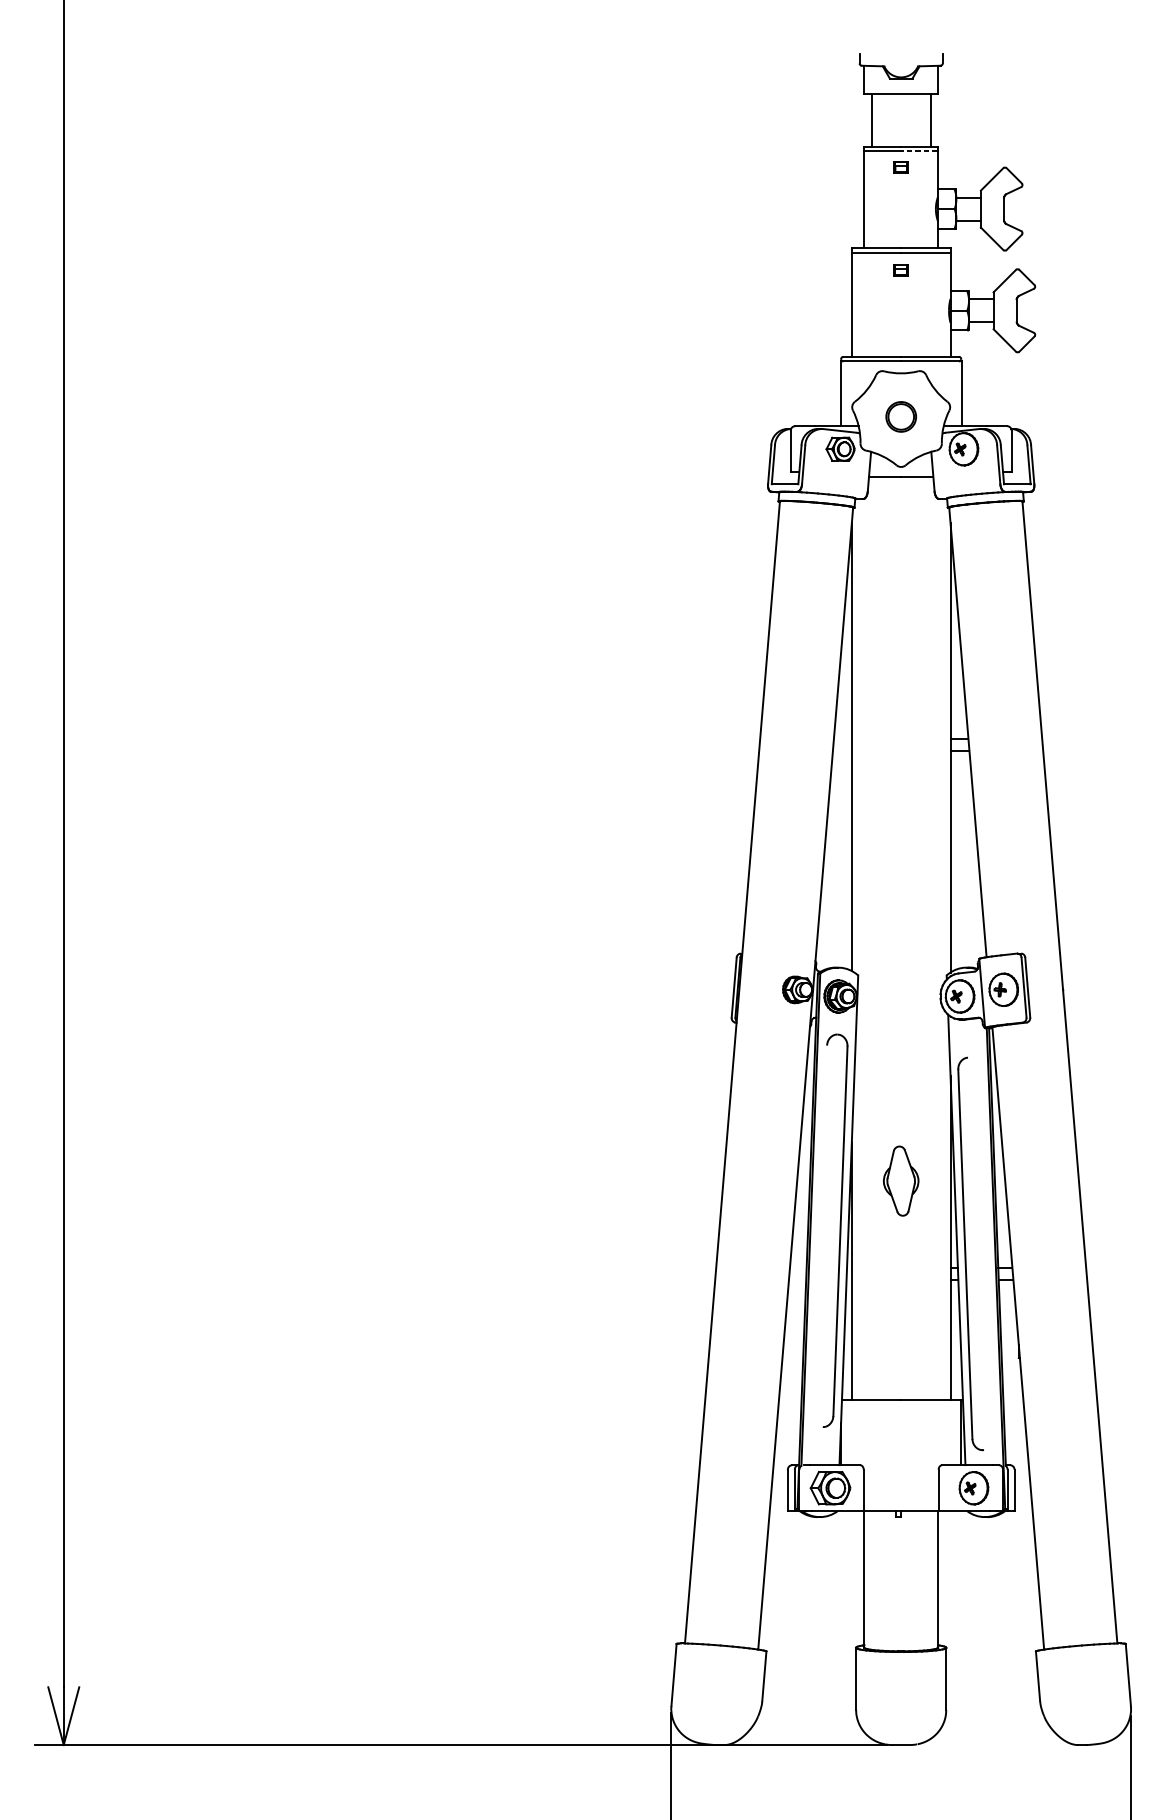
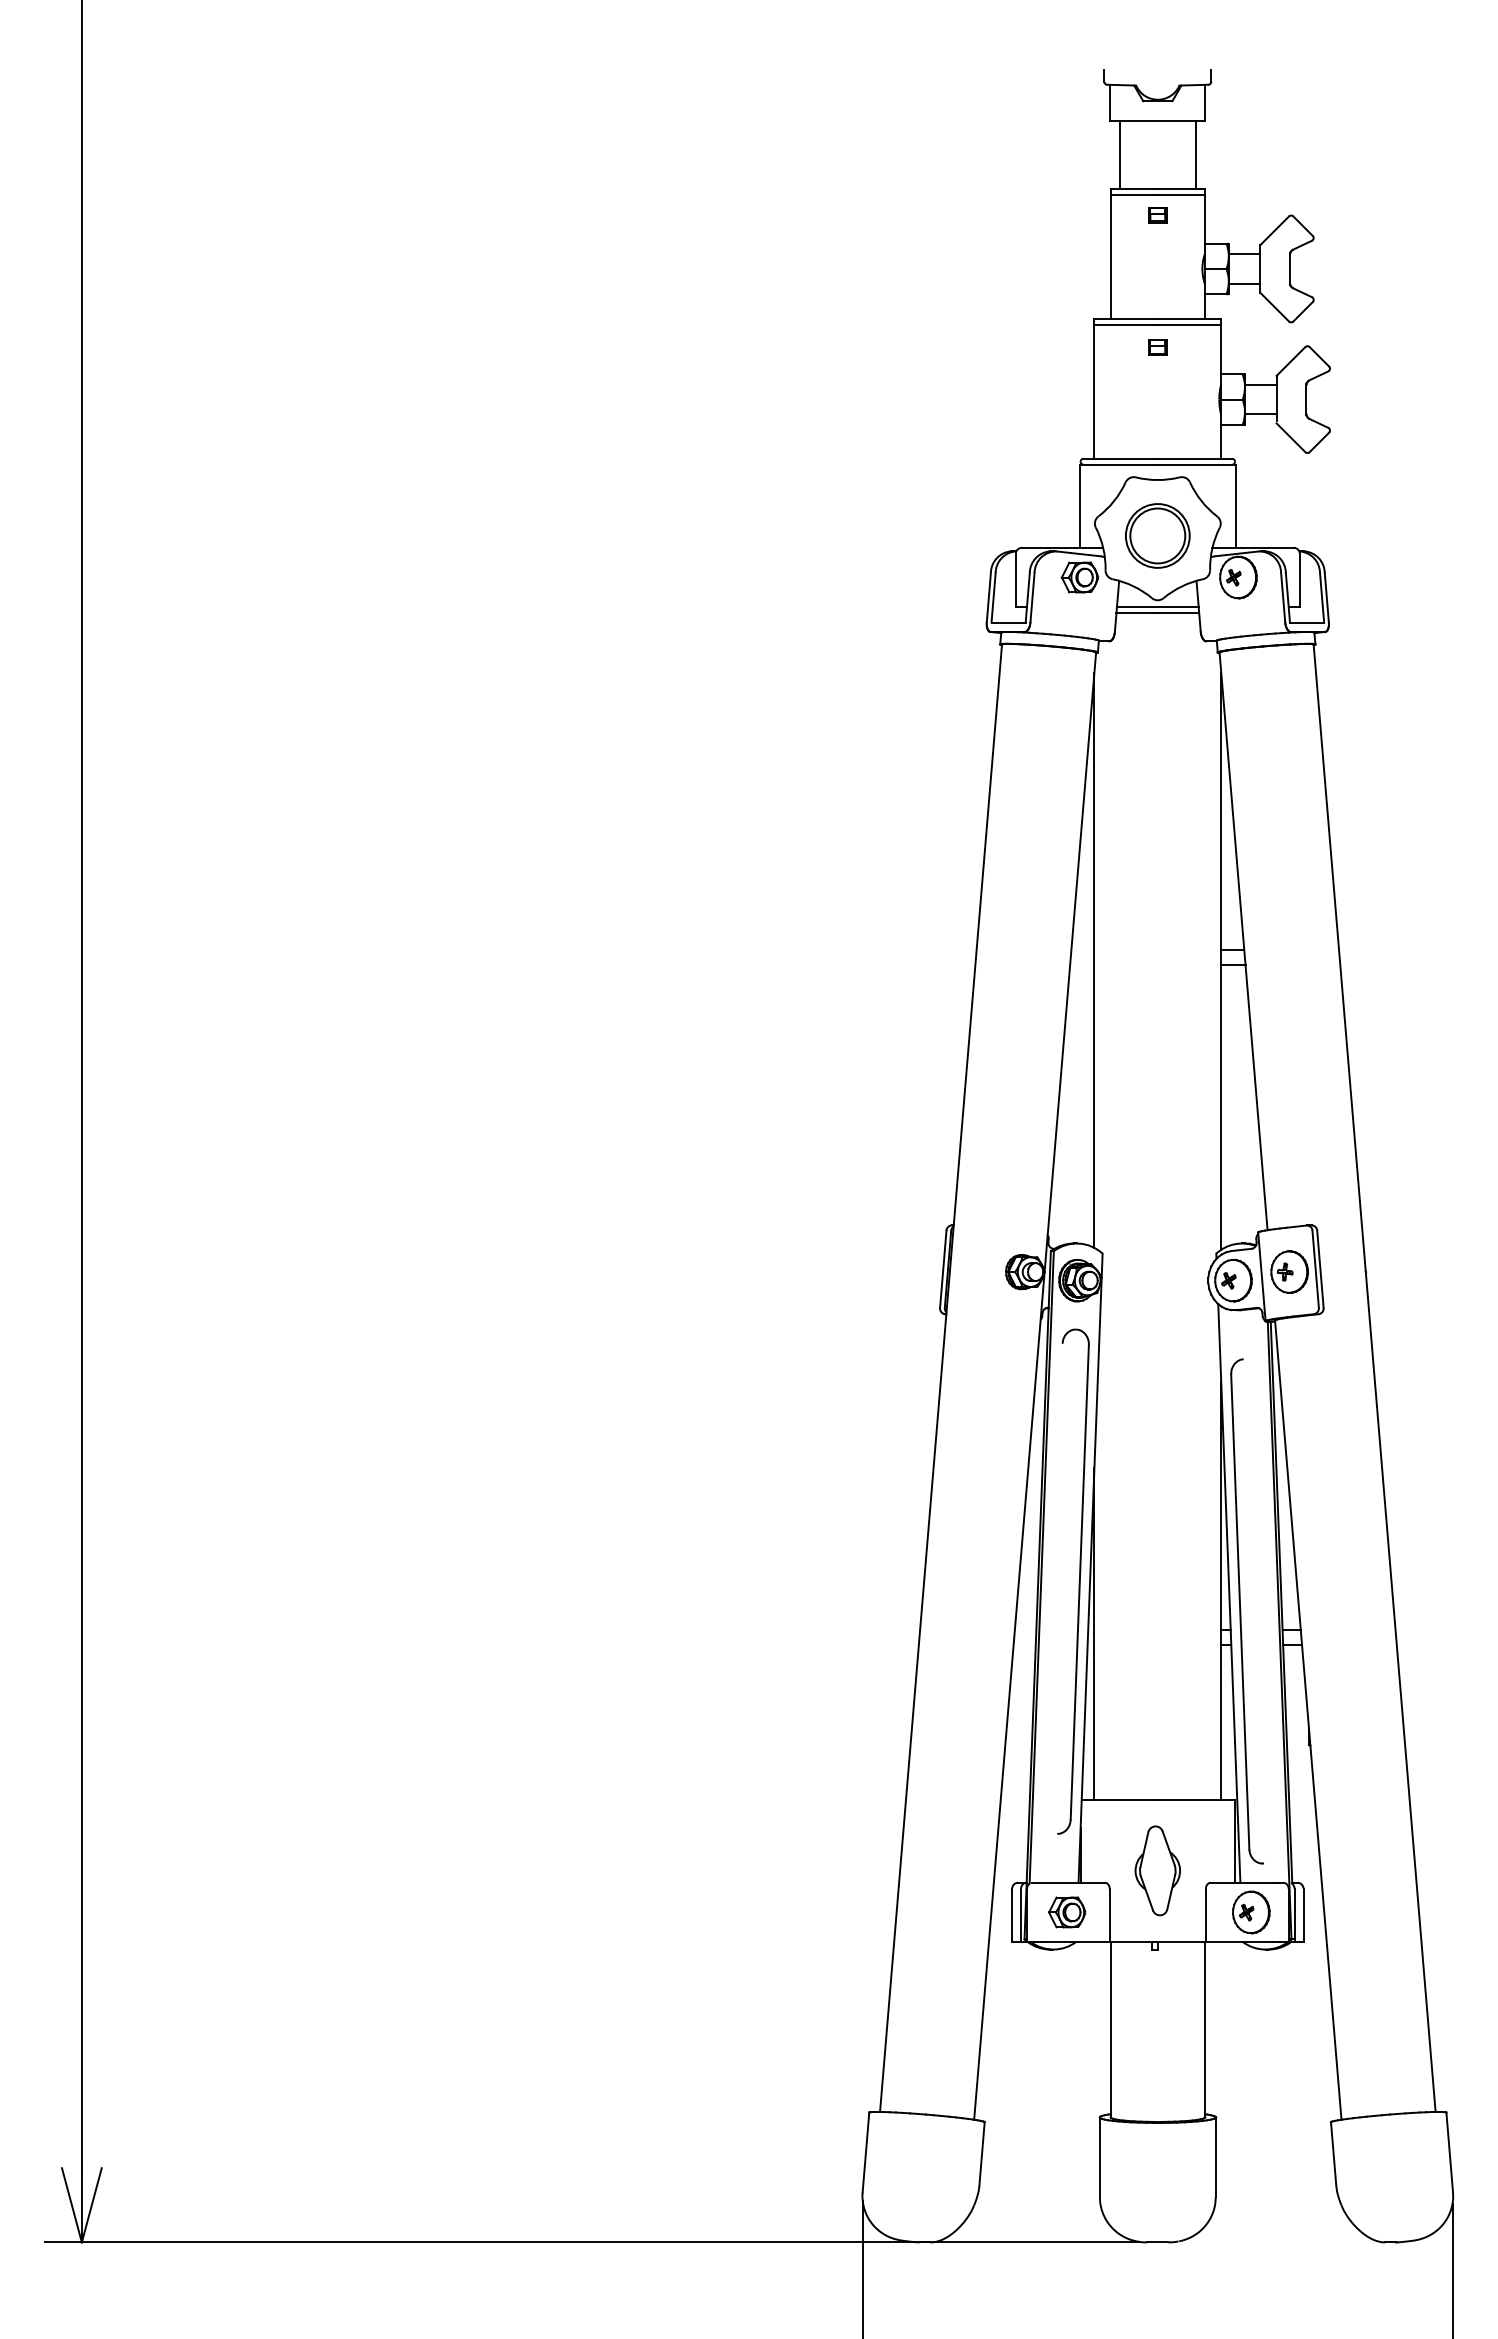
line: (919, 151) -> (1181, 194), dashed -> solid
part: (900, 416) -> (1157, 535), size x1.67
line: (900, 472) -> (1157, 607), added
part: (900, 1180) -> (1157, 1870), moved
part: (830, 1488) -> (1067, 1912), size x0.71

